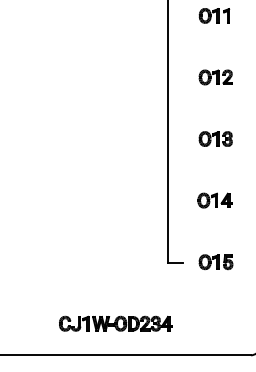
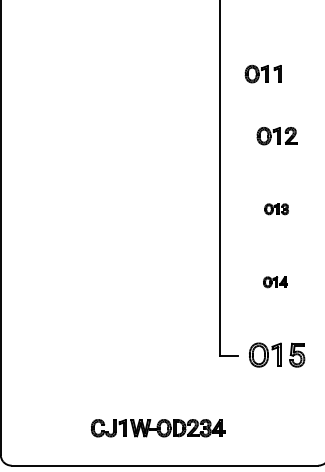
part: (213, 16) -> (262, 74), moved
part: (215, 139) -> (276, 209), size x0.6
part: (214, 200) -> (275, 282), size x0.6
part: (215, 262) -> (276, 355), size x1.4

